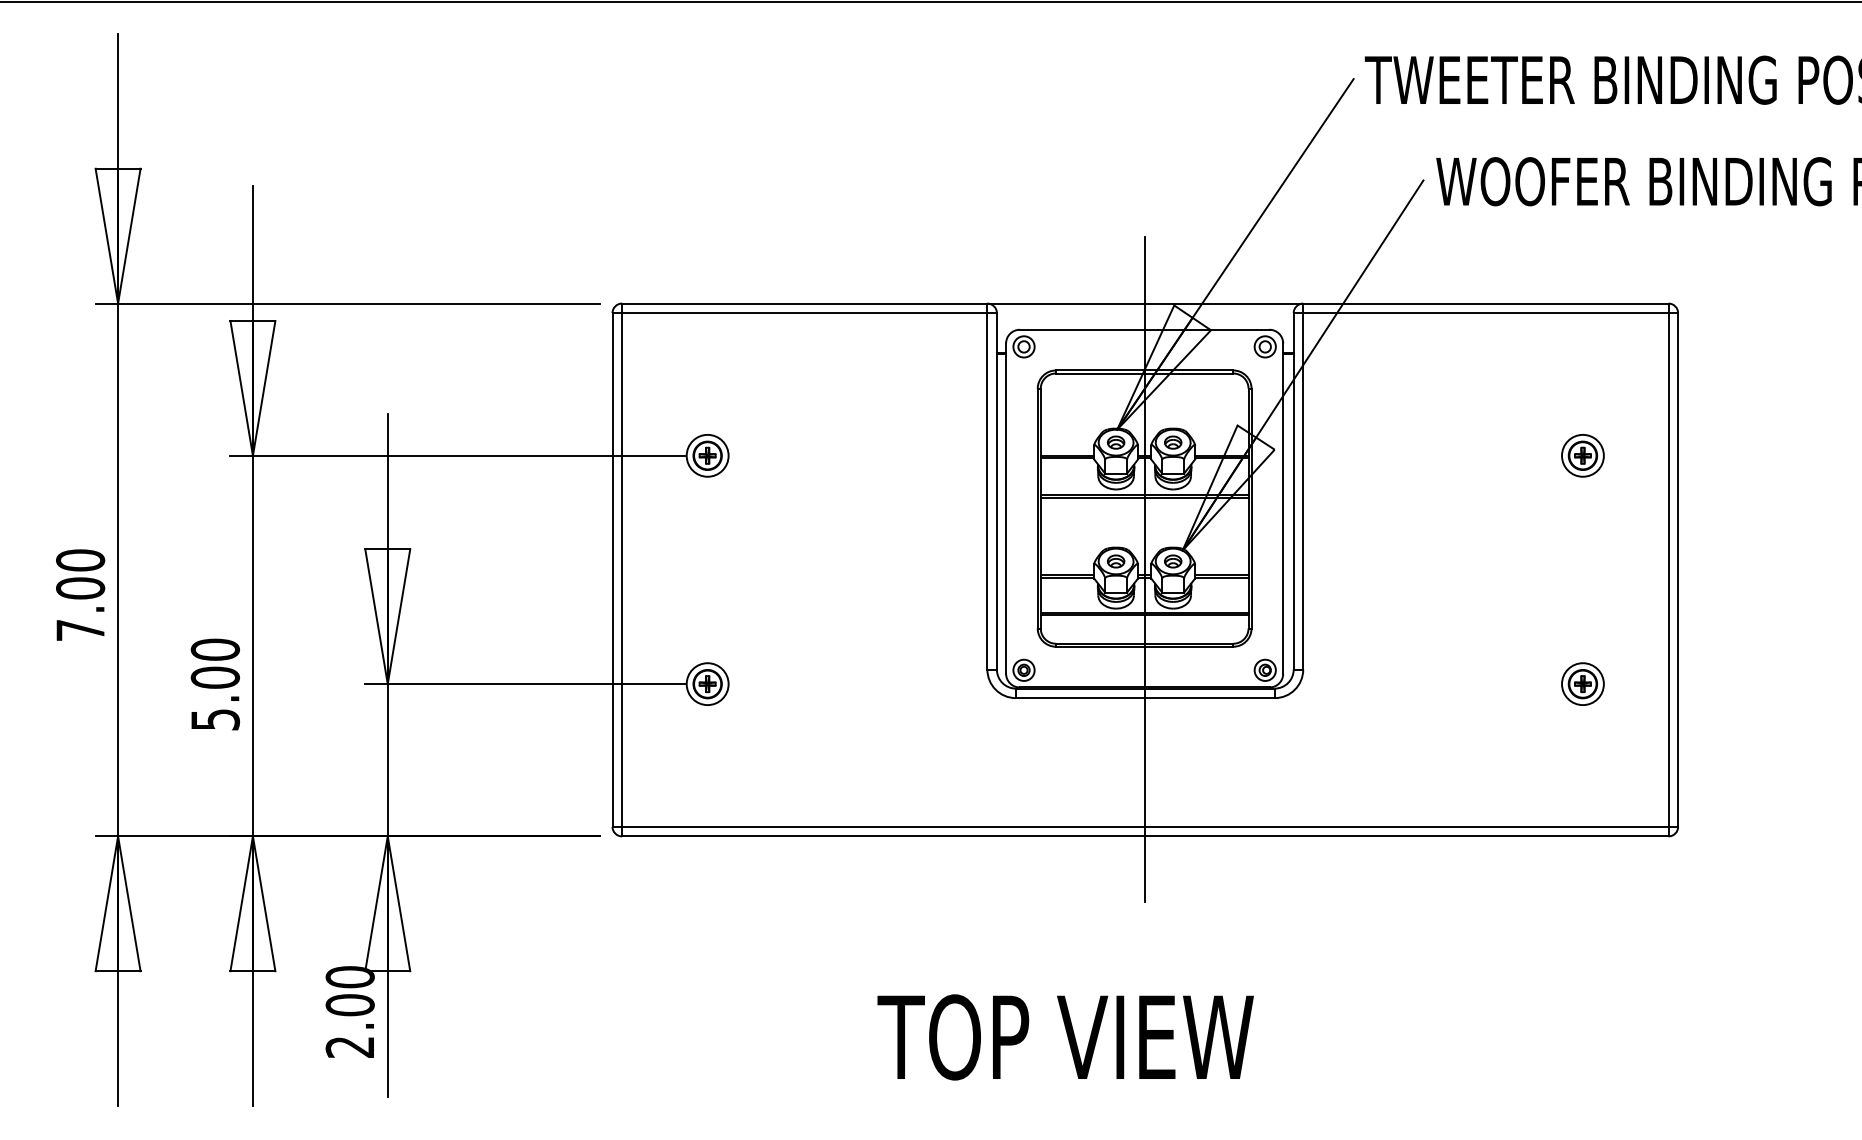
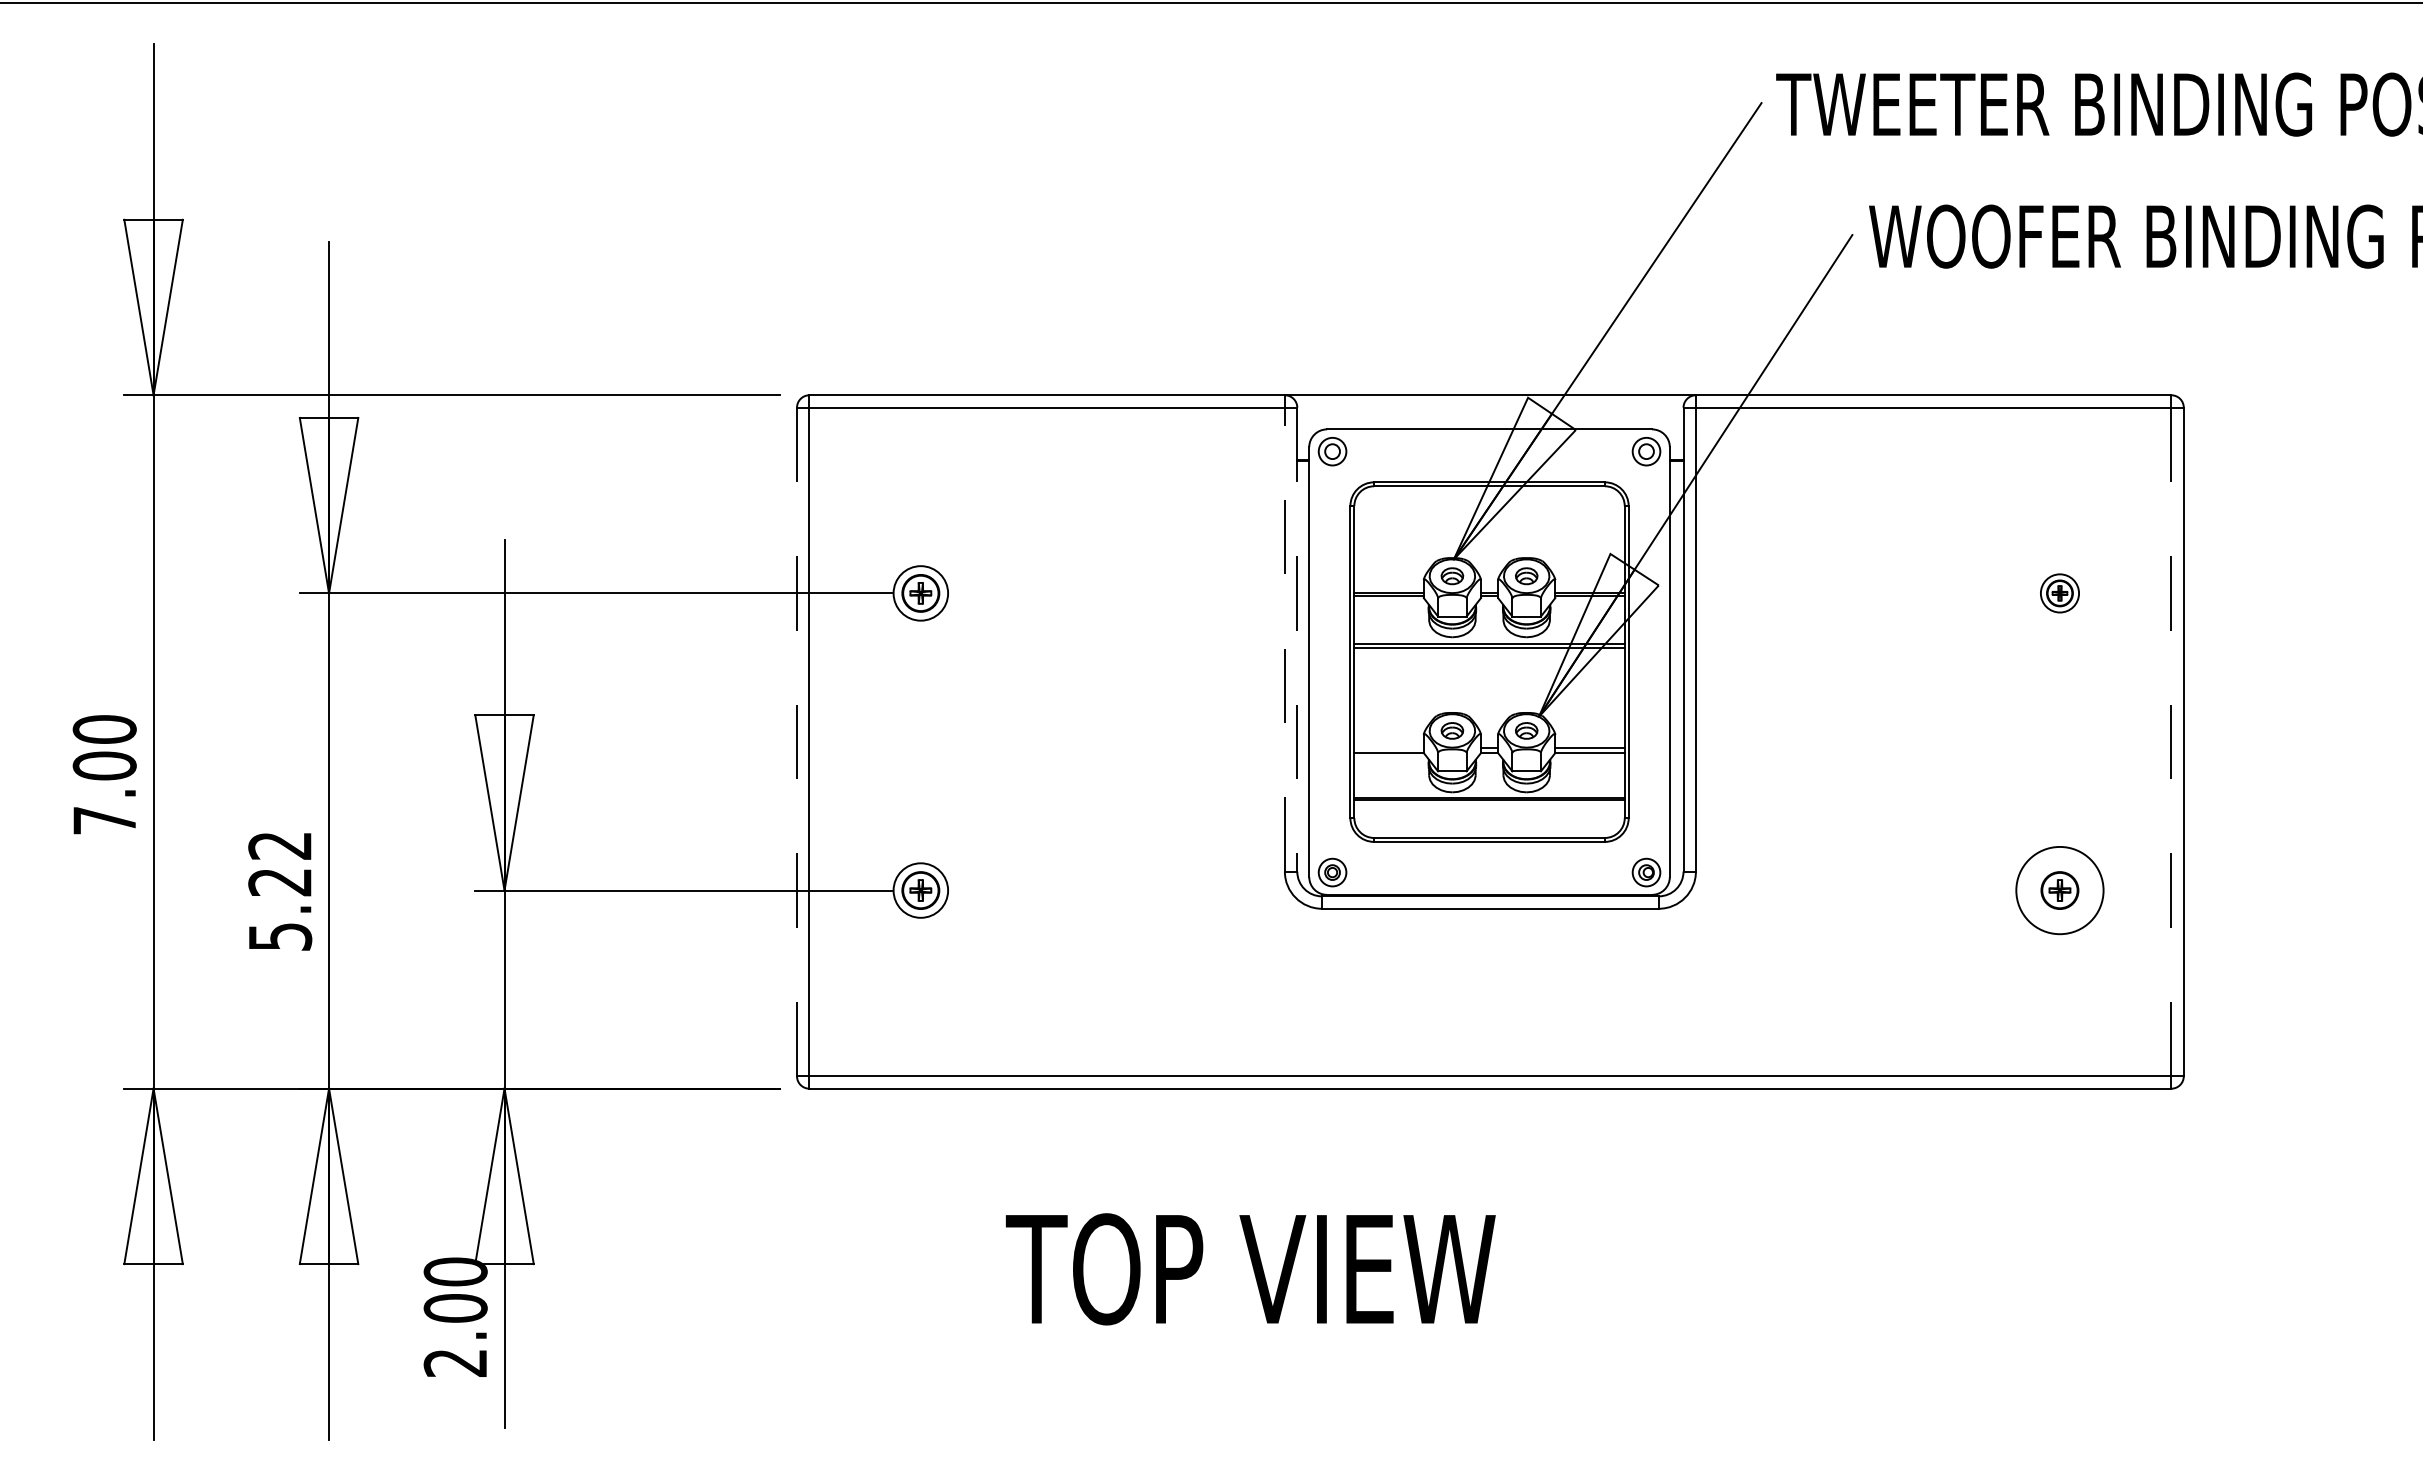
part: (1582, 455) -> (2059, 593), size x0.7
line: (987, 491) -> (1284, 639), solid -> dashed
line: (997, 491) -> (1297, 639), solid -> dashed
line: (1145, 568) -> (1490, 740), removed
line: (612, 570) -> (797, 742), solid -> dashed
line: (1668, 570) -> (2171, 742), solid -> dashed
line: (1067, 574) -> (1388, 748), removed
text: (215, 663) -> (280, 863), 5.00 -> 5.22
circle: (1582, 684) -> (2059, 890), size x1.6
text: (1065, 1037) -> (1250, 1269), moved

